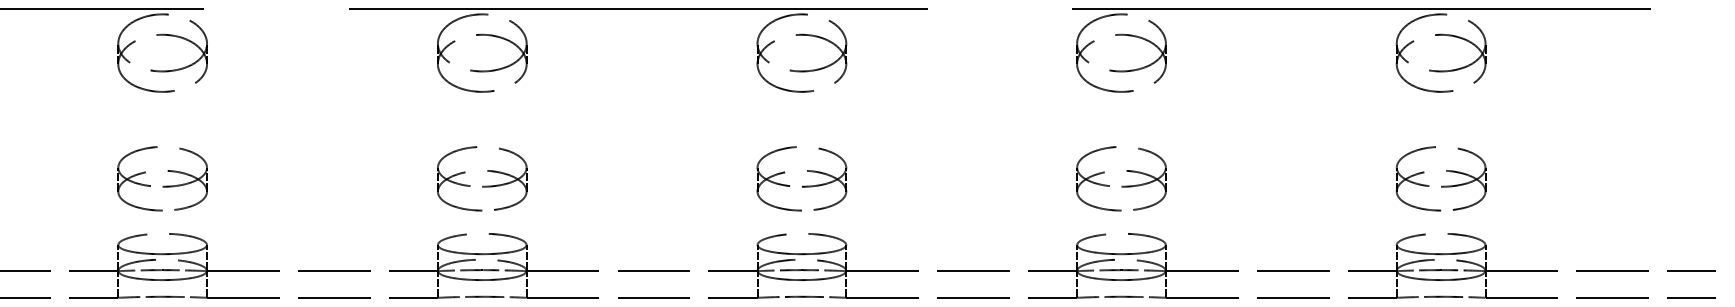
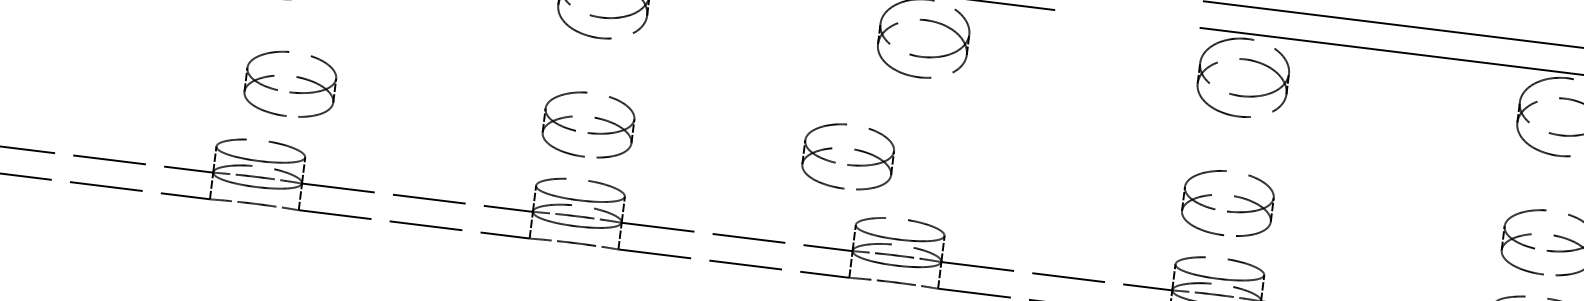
part: (163, 185) -> (290, 91), moved
part: (802, 185) -> (848, 163), moved

